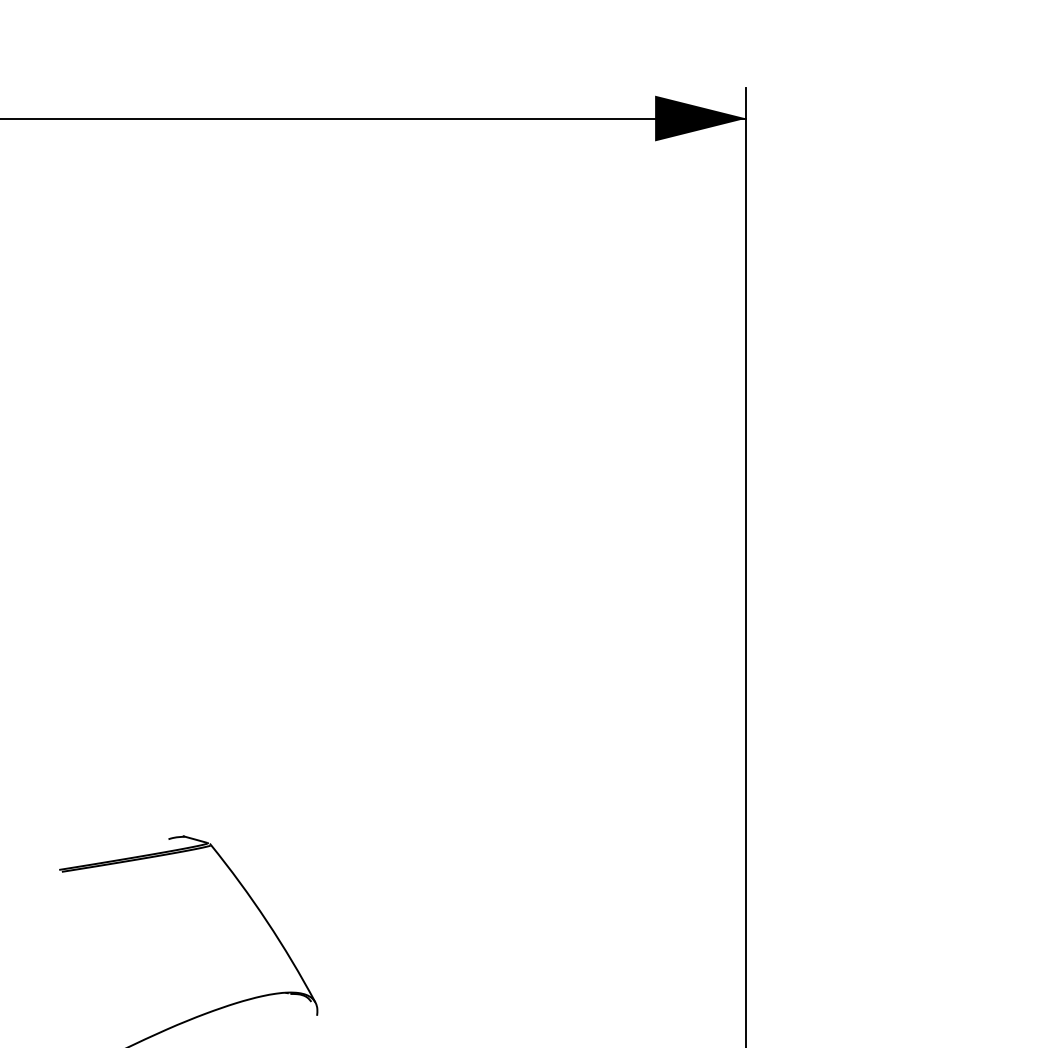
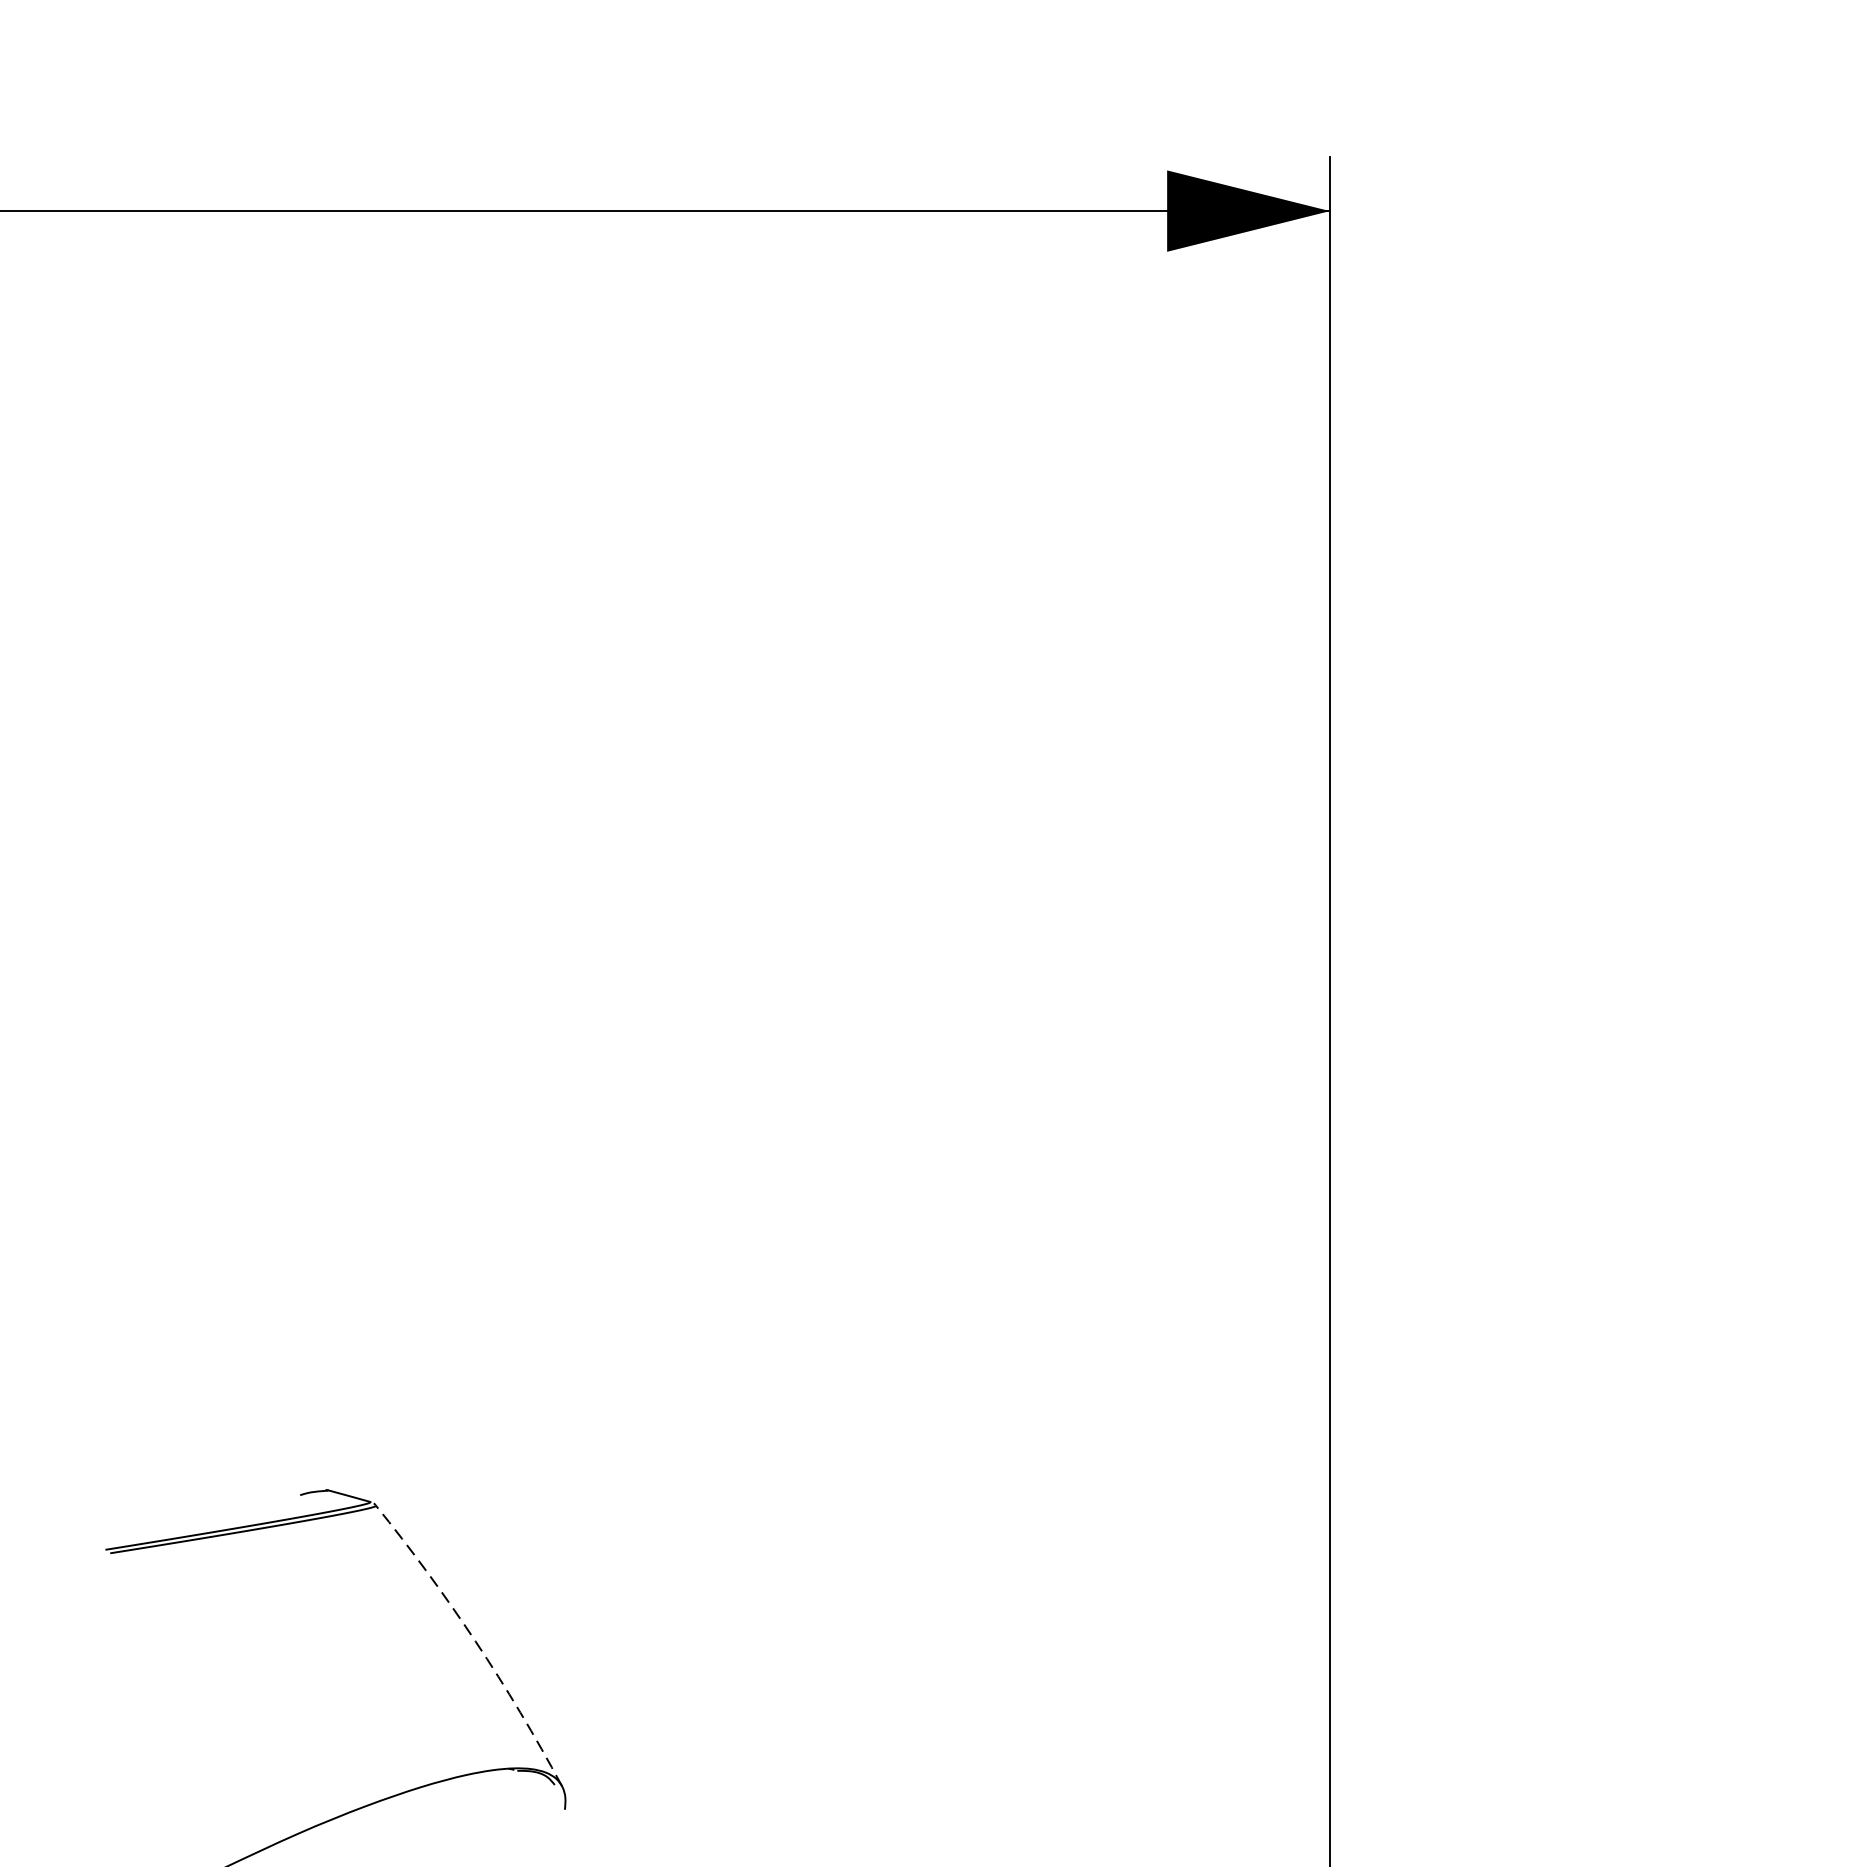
arc: (266, 921) -> (474, 1641), solid -> dashed

